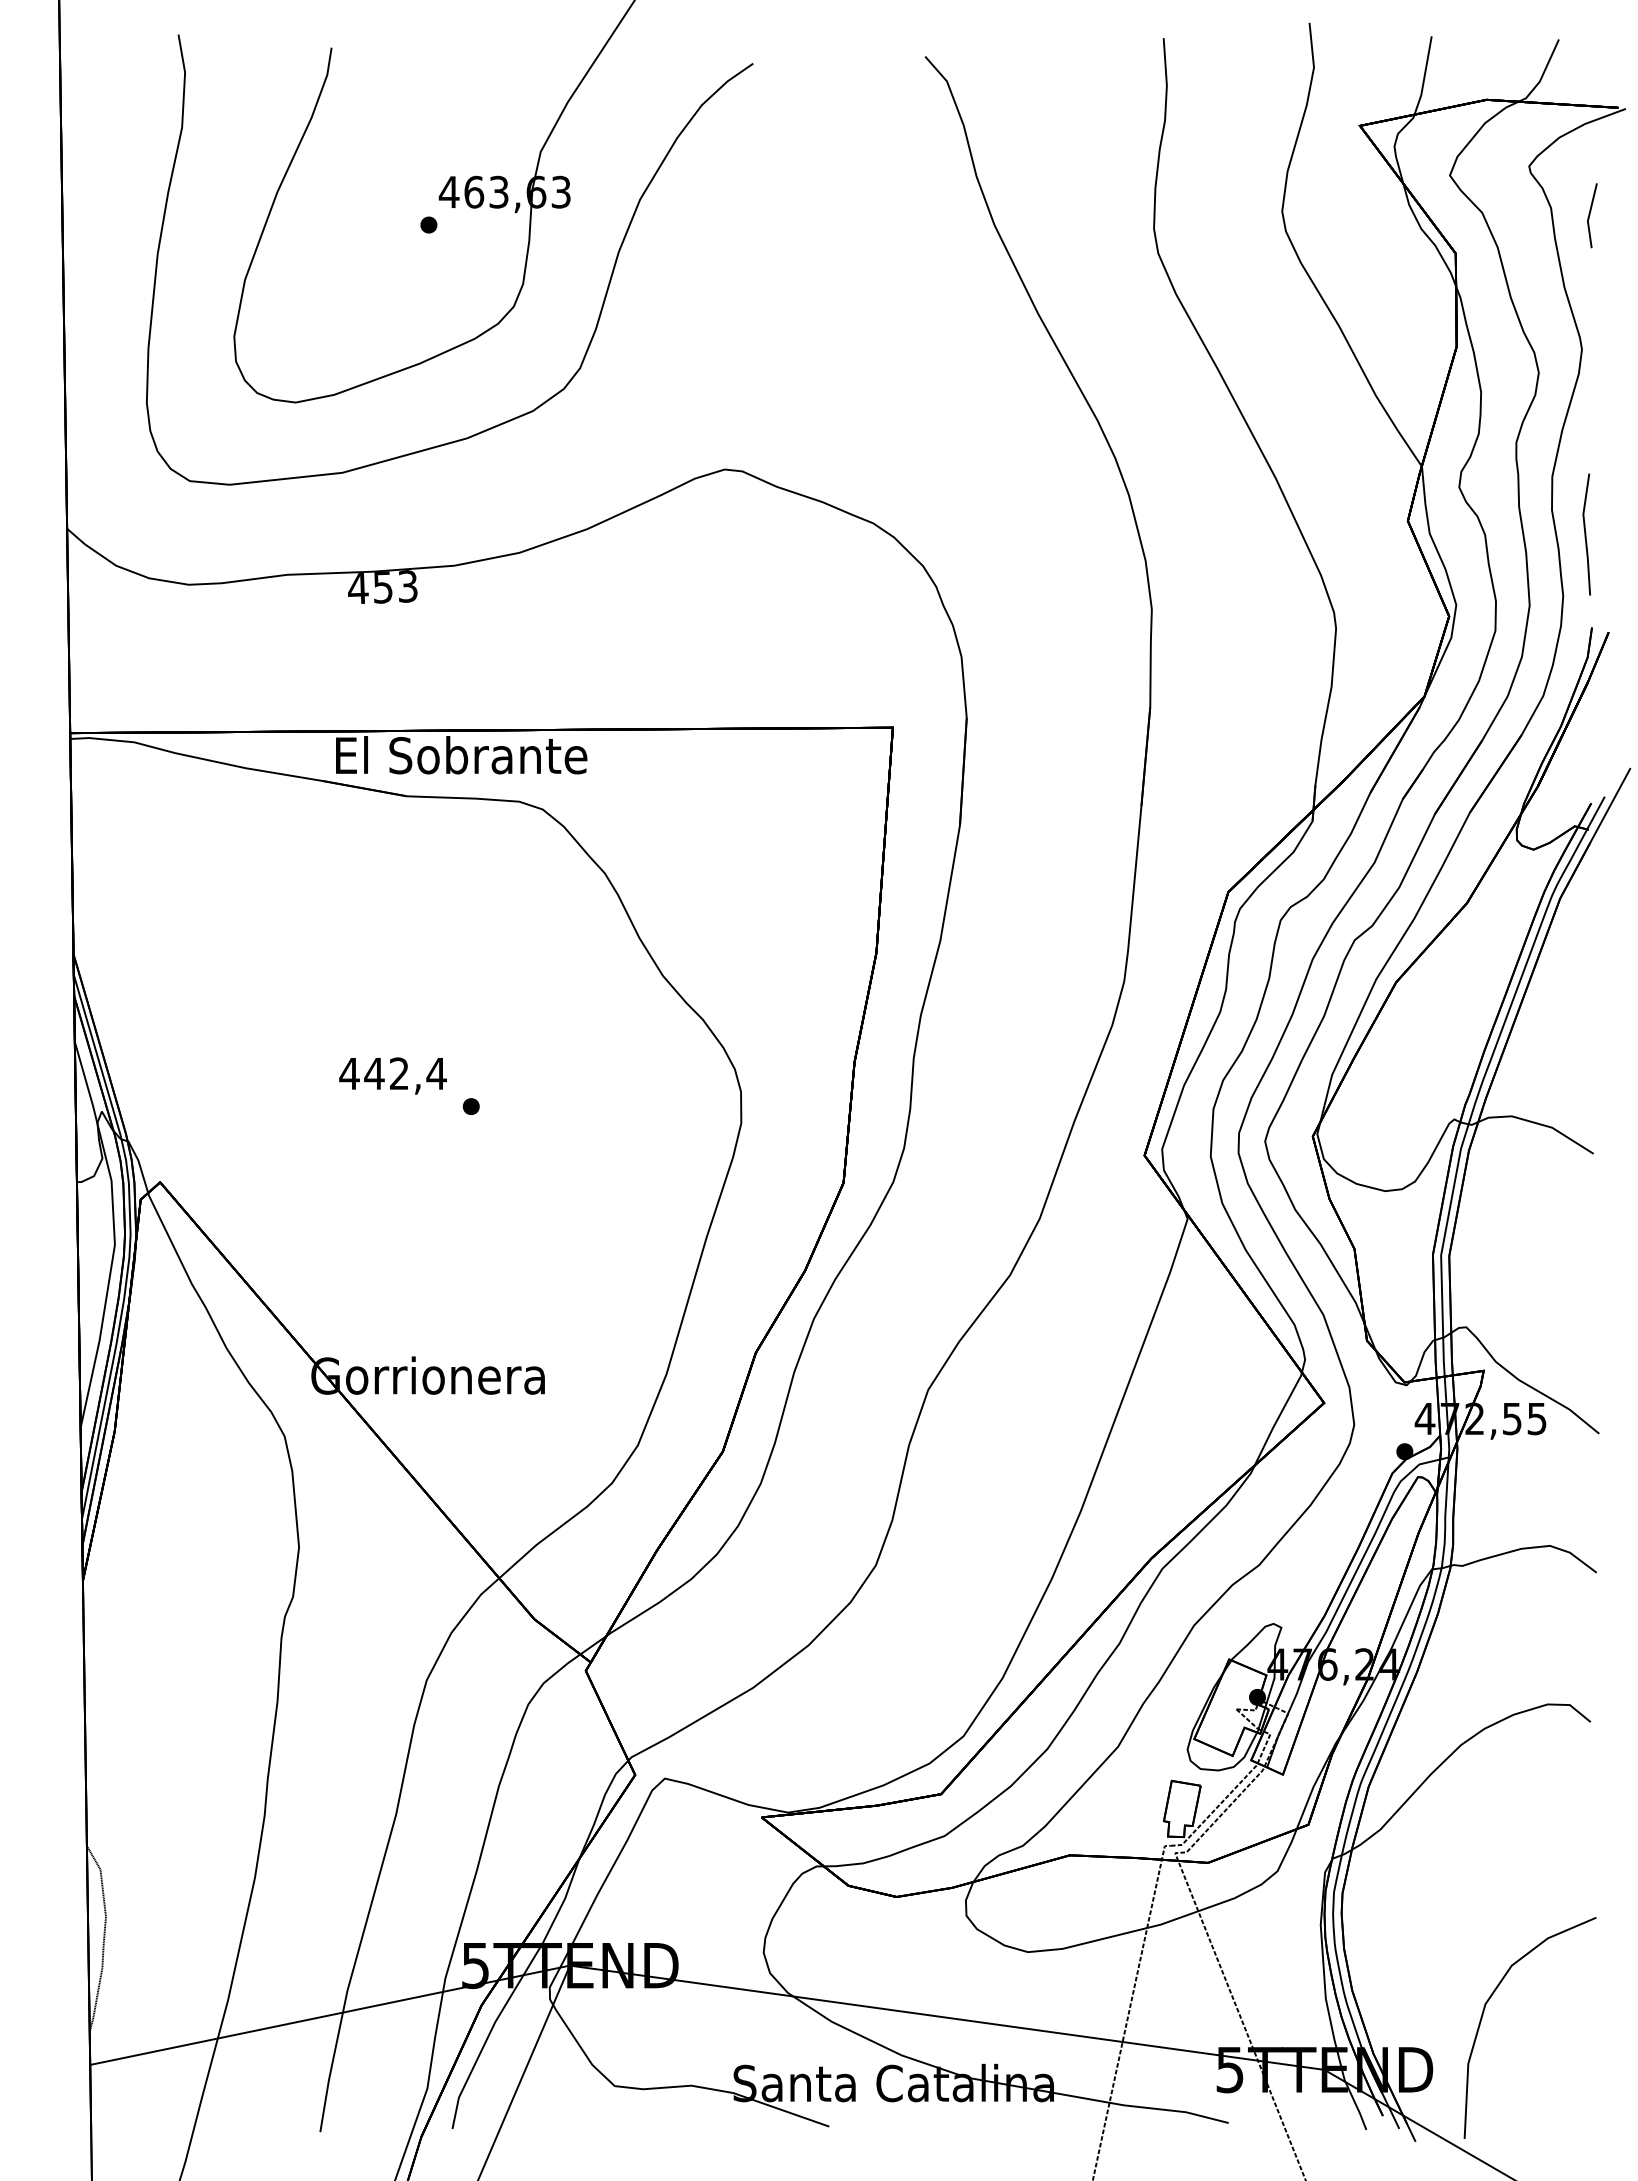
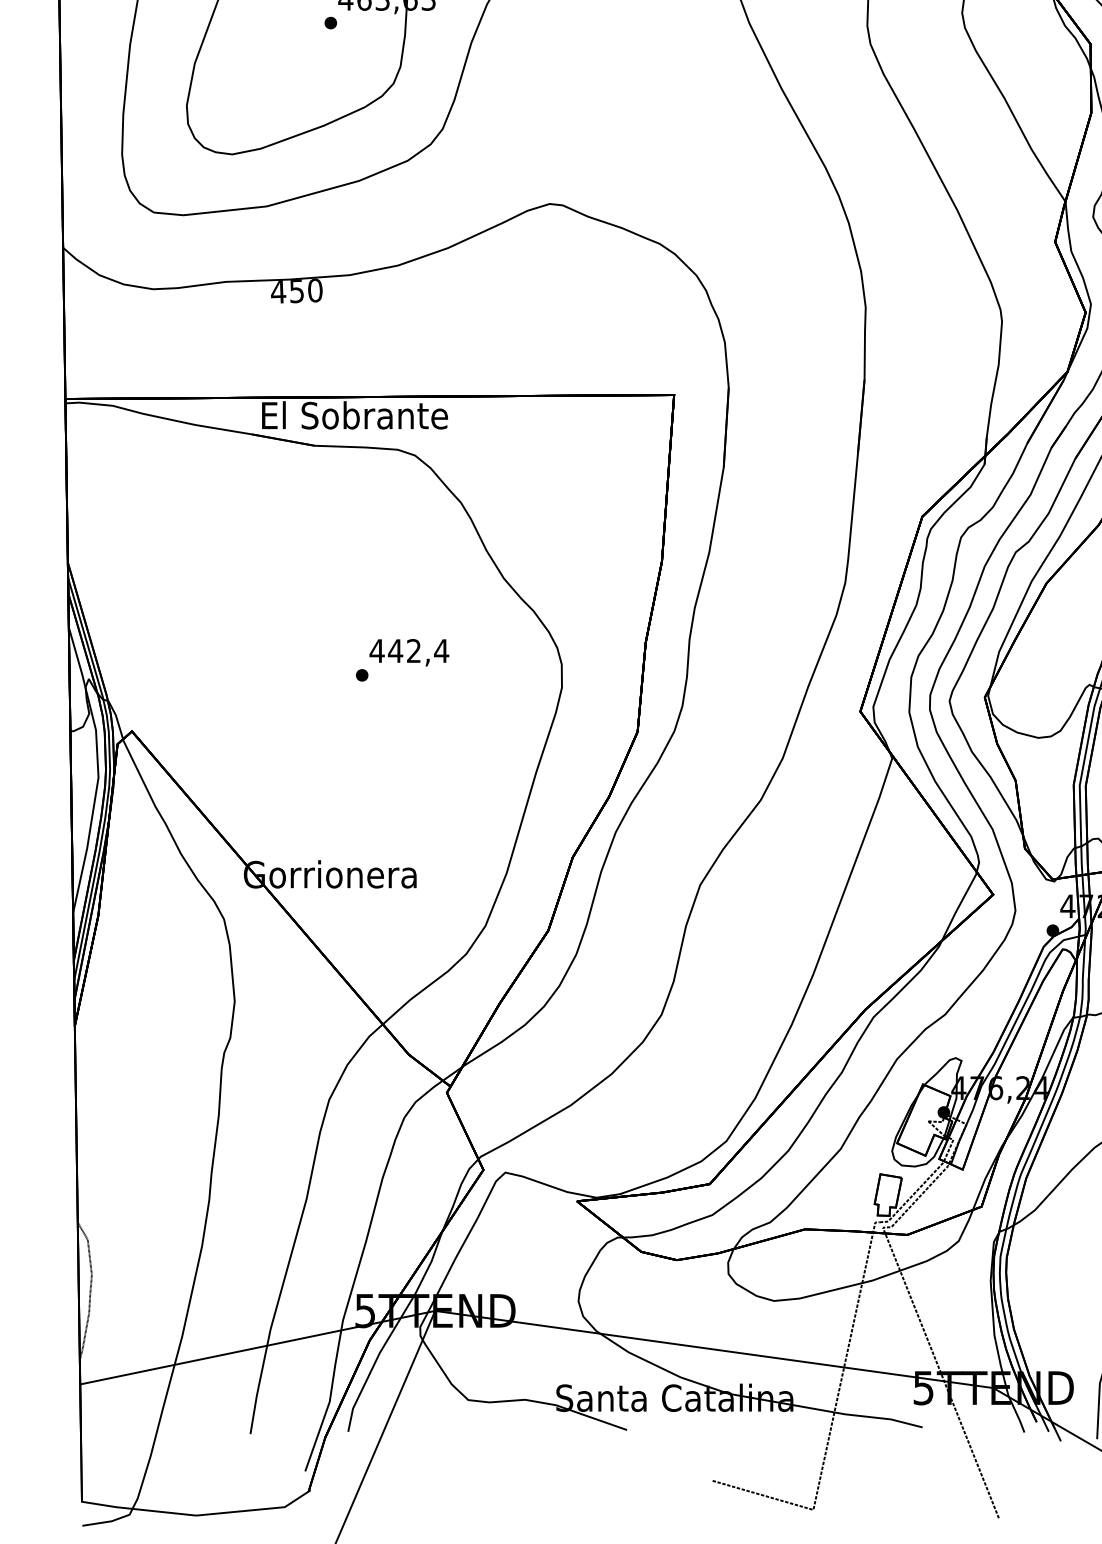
text: (407, 586) -> (314, 290), 453 -> 450
text: (392, 1075) -> (408, 652), moved

